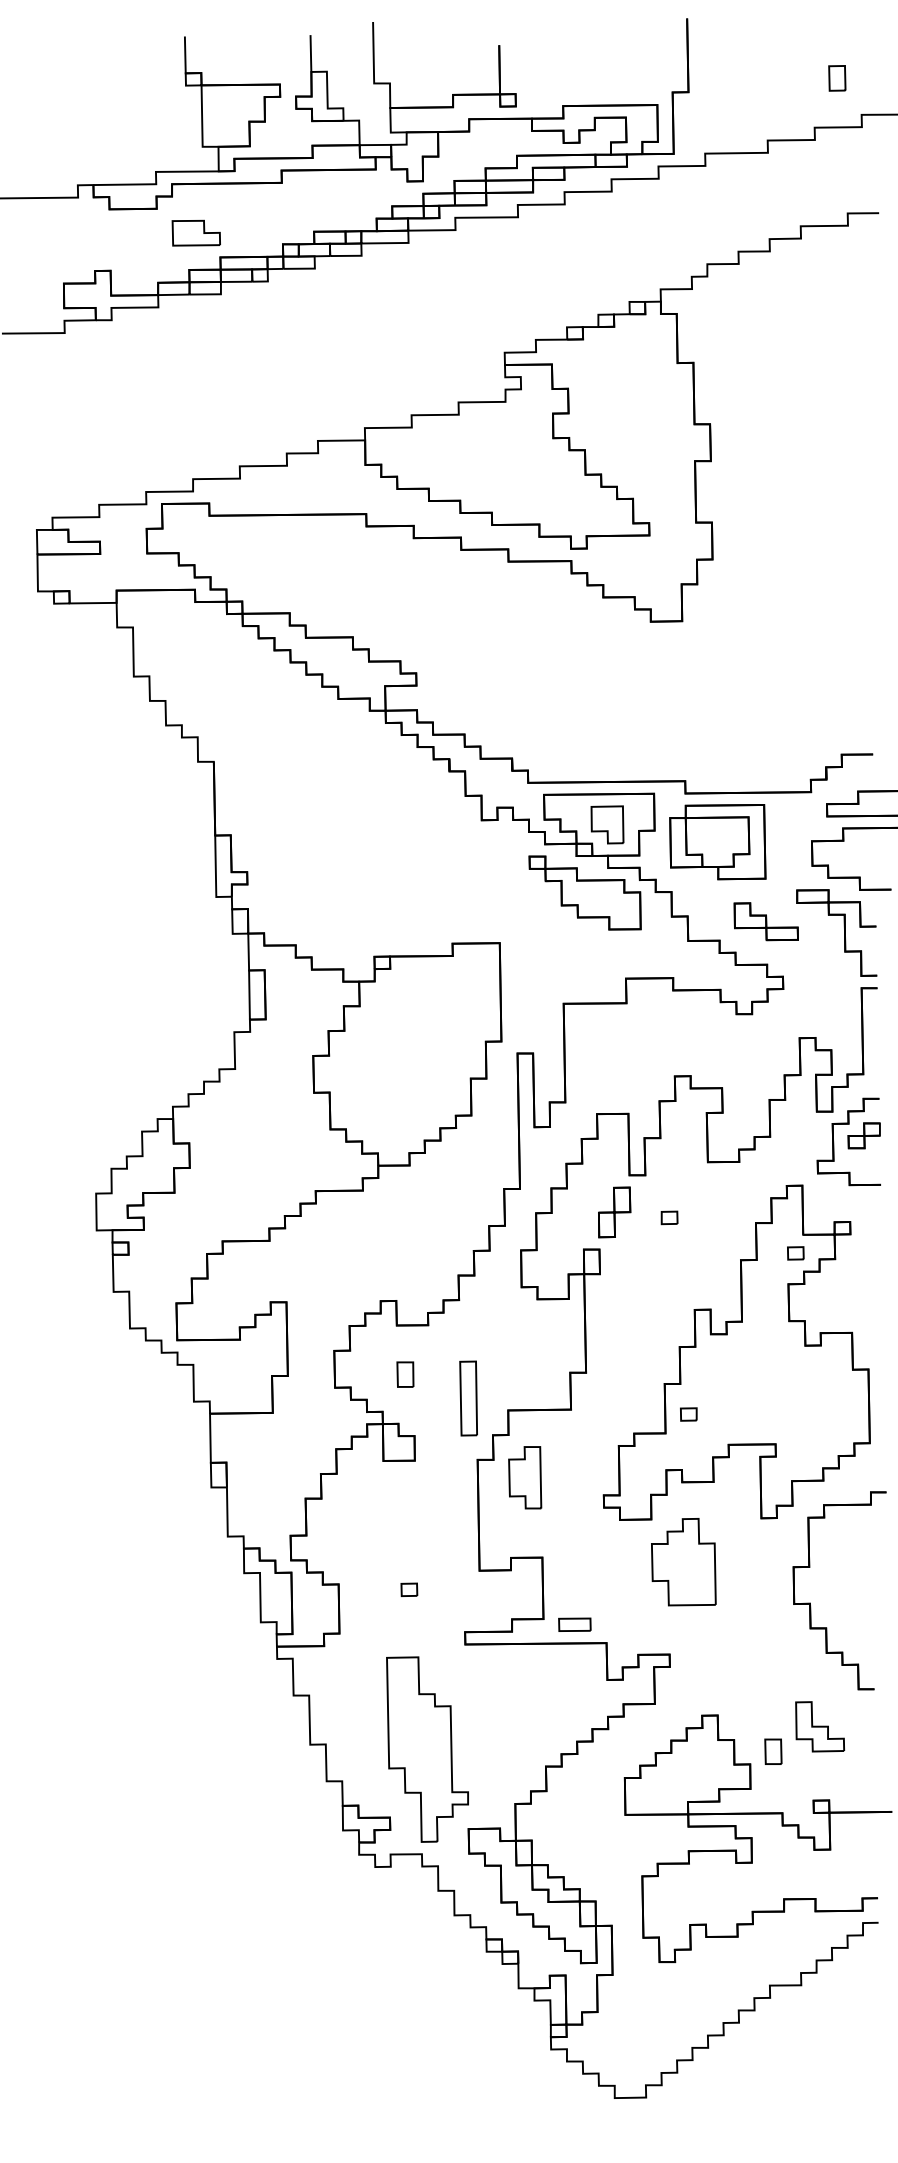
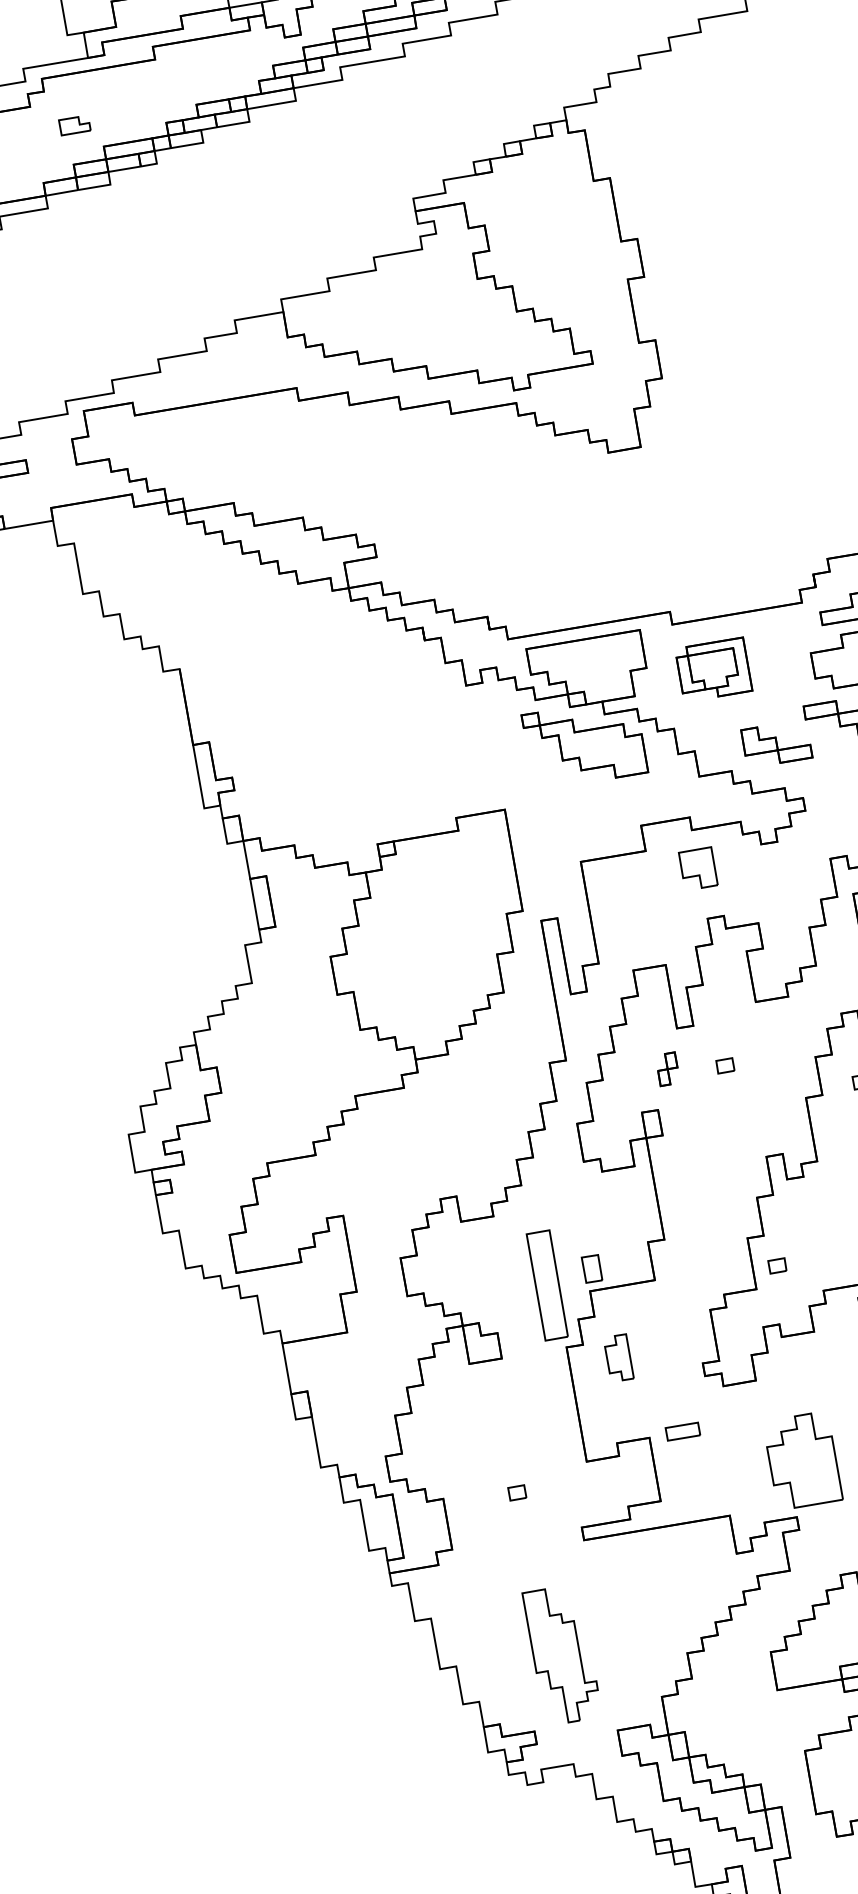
part: (195, 232) -> (74, 124), size x0.6
part: (607, 824) -> (698, 868), moved
part: (717, 842) -> (713, 670), size x0.7
part: (614, 1212) -> (667, 1069), size x0.6
part: (405, 1374) -> (592, 1268), moved
part: (468, 1398) -> (547, 1285), size x1.4
part: (525, 1477) -> (618, 1357), size x0.7
part: (683, 1562) -> (802, 1461), moved
part: (574, 1624) -> (682, 1431), moved
part: (427, 1749) -> (562, 1654), size x0.7

